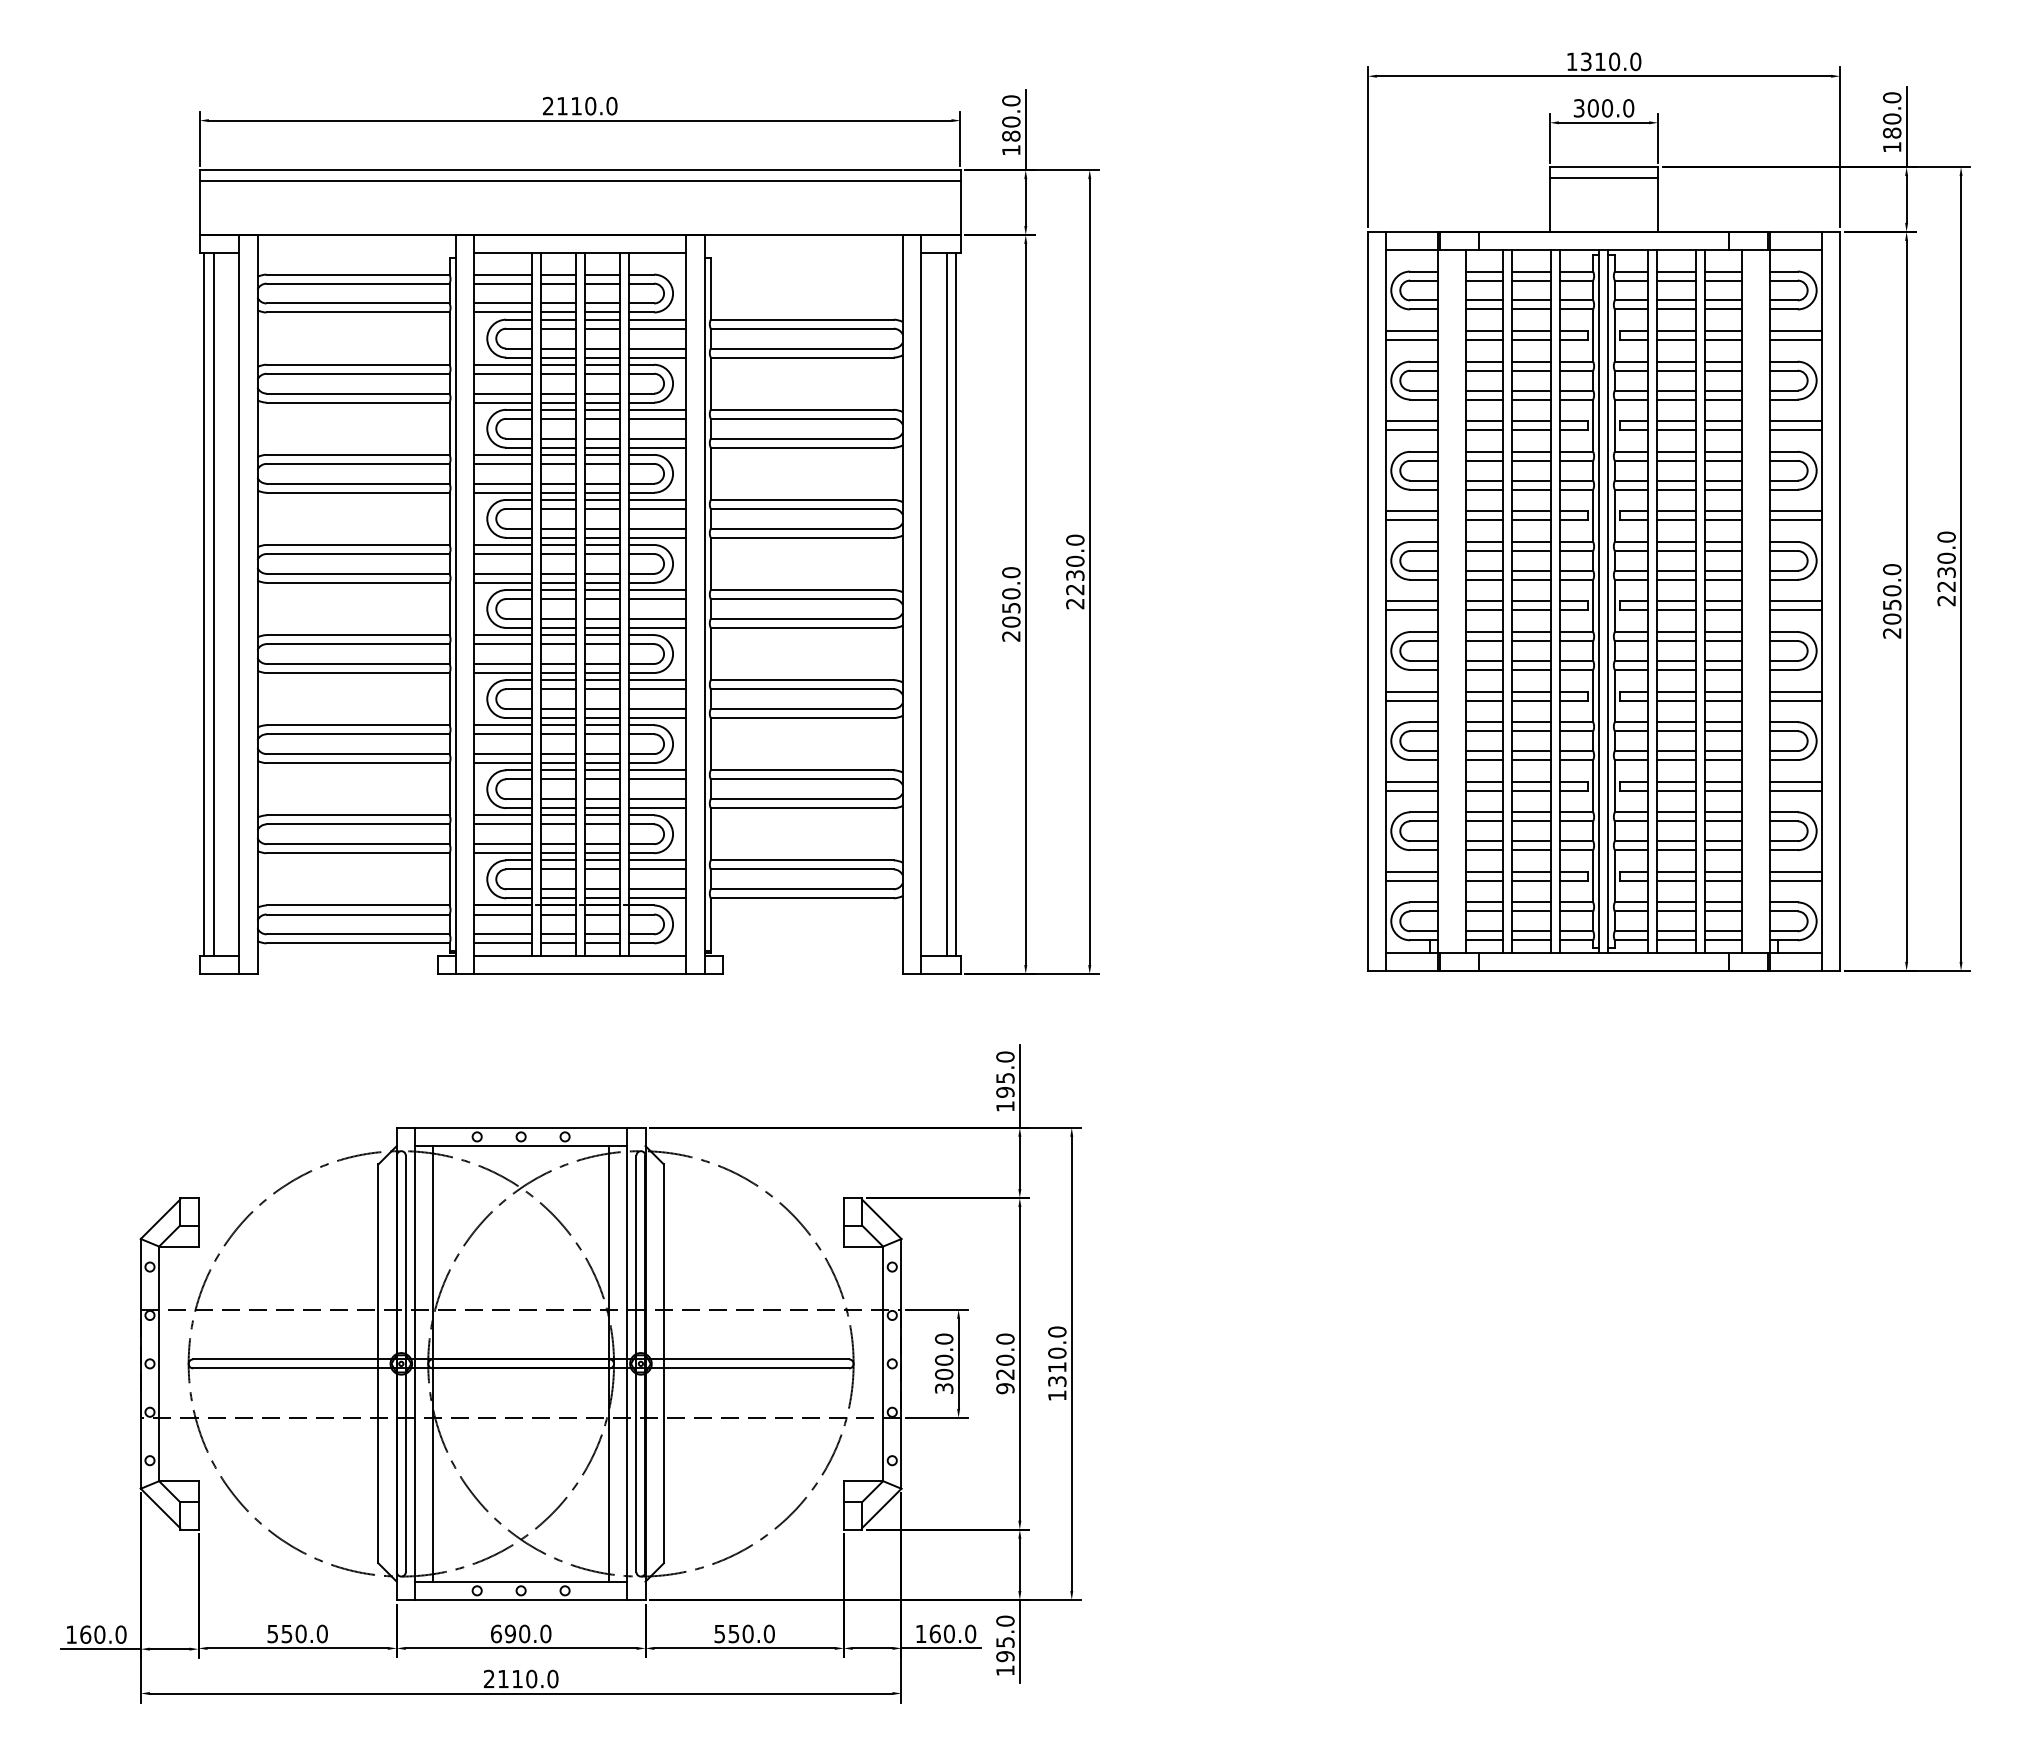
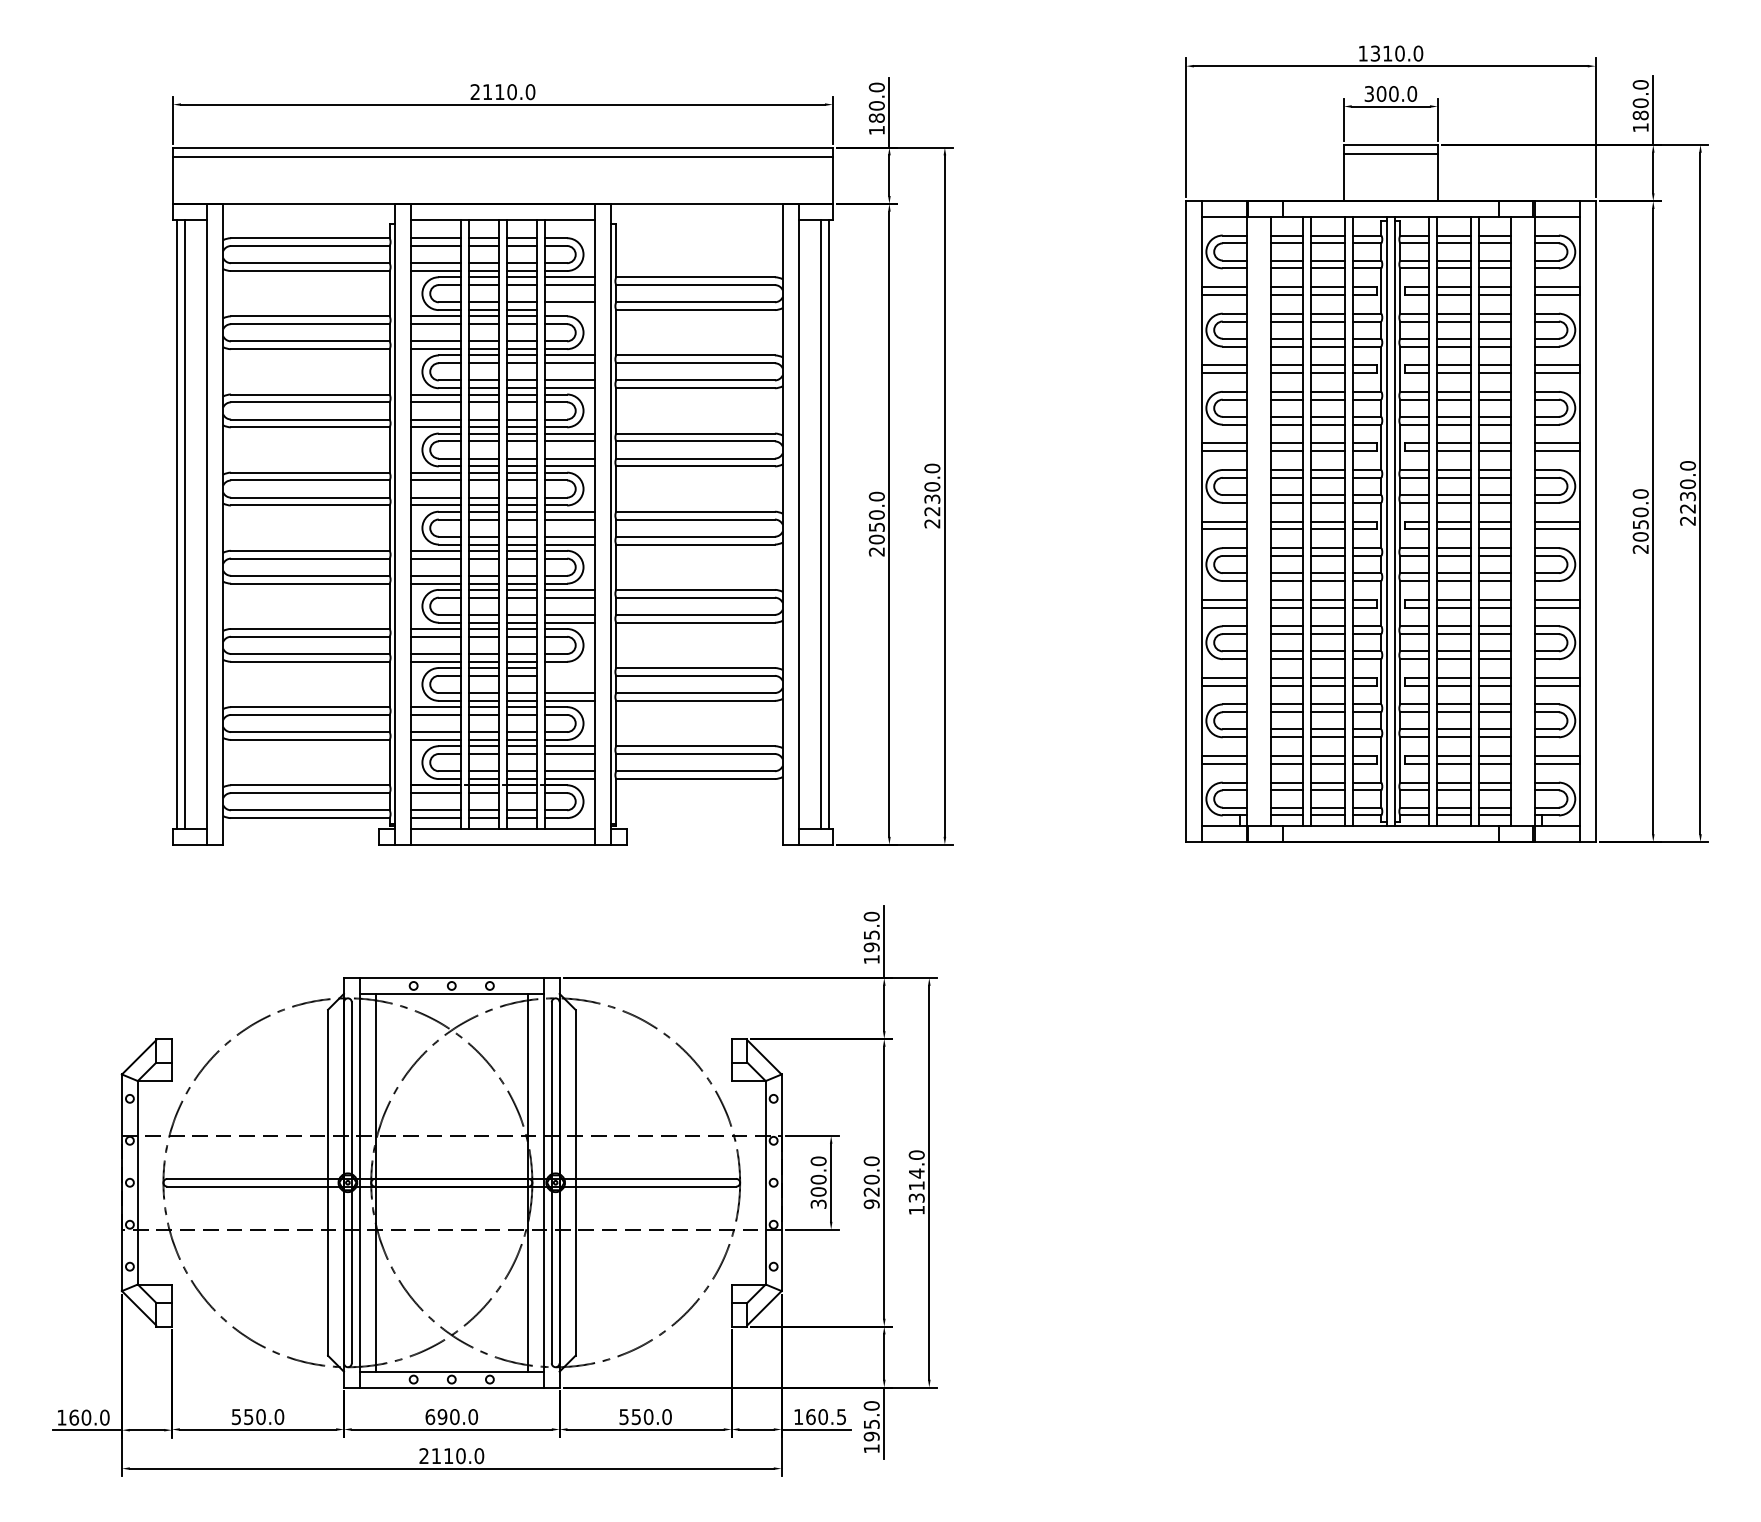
line: (657, 357) -> (570, 310), removed
line: (657, 770) -> (570, 668), removed
line: (657, 779) -> (570, 676), removed
text: (1057, 1353) -> (916, 1173), 1310.0 -> 1314.0
text: (970, 1633) -> (841, 1416), 160.0 -> 160.5

